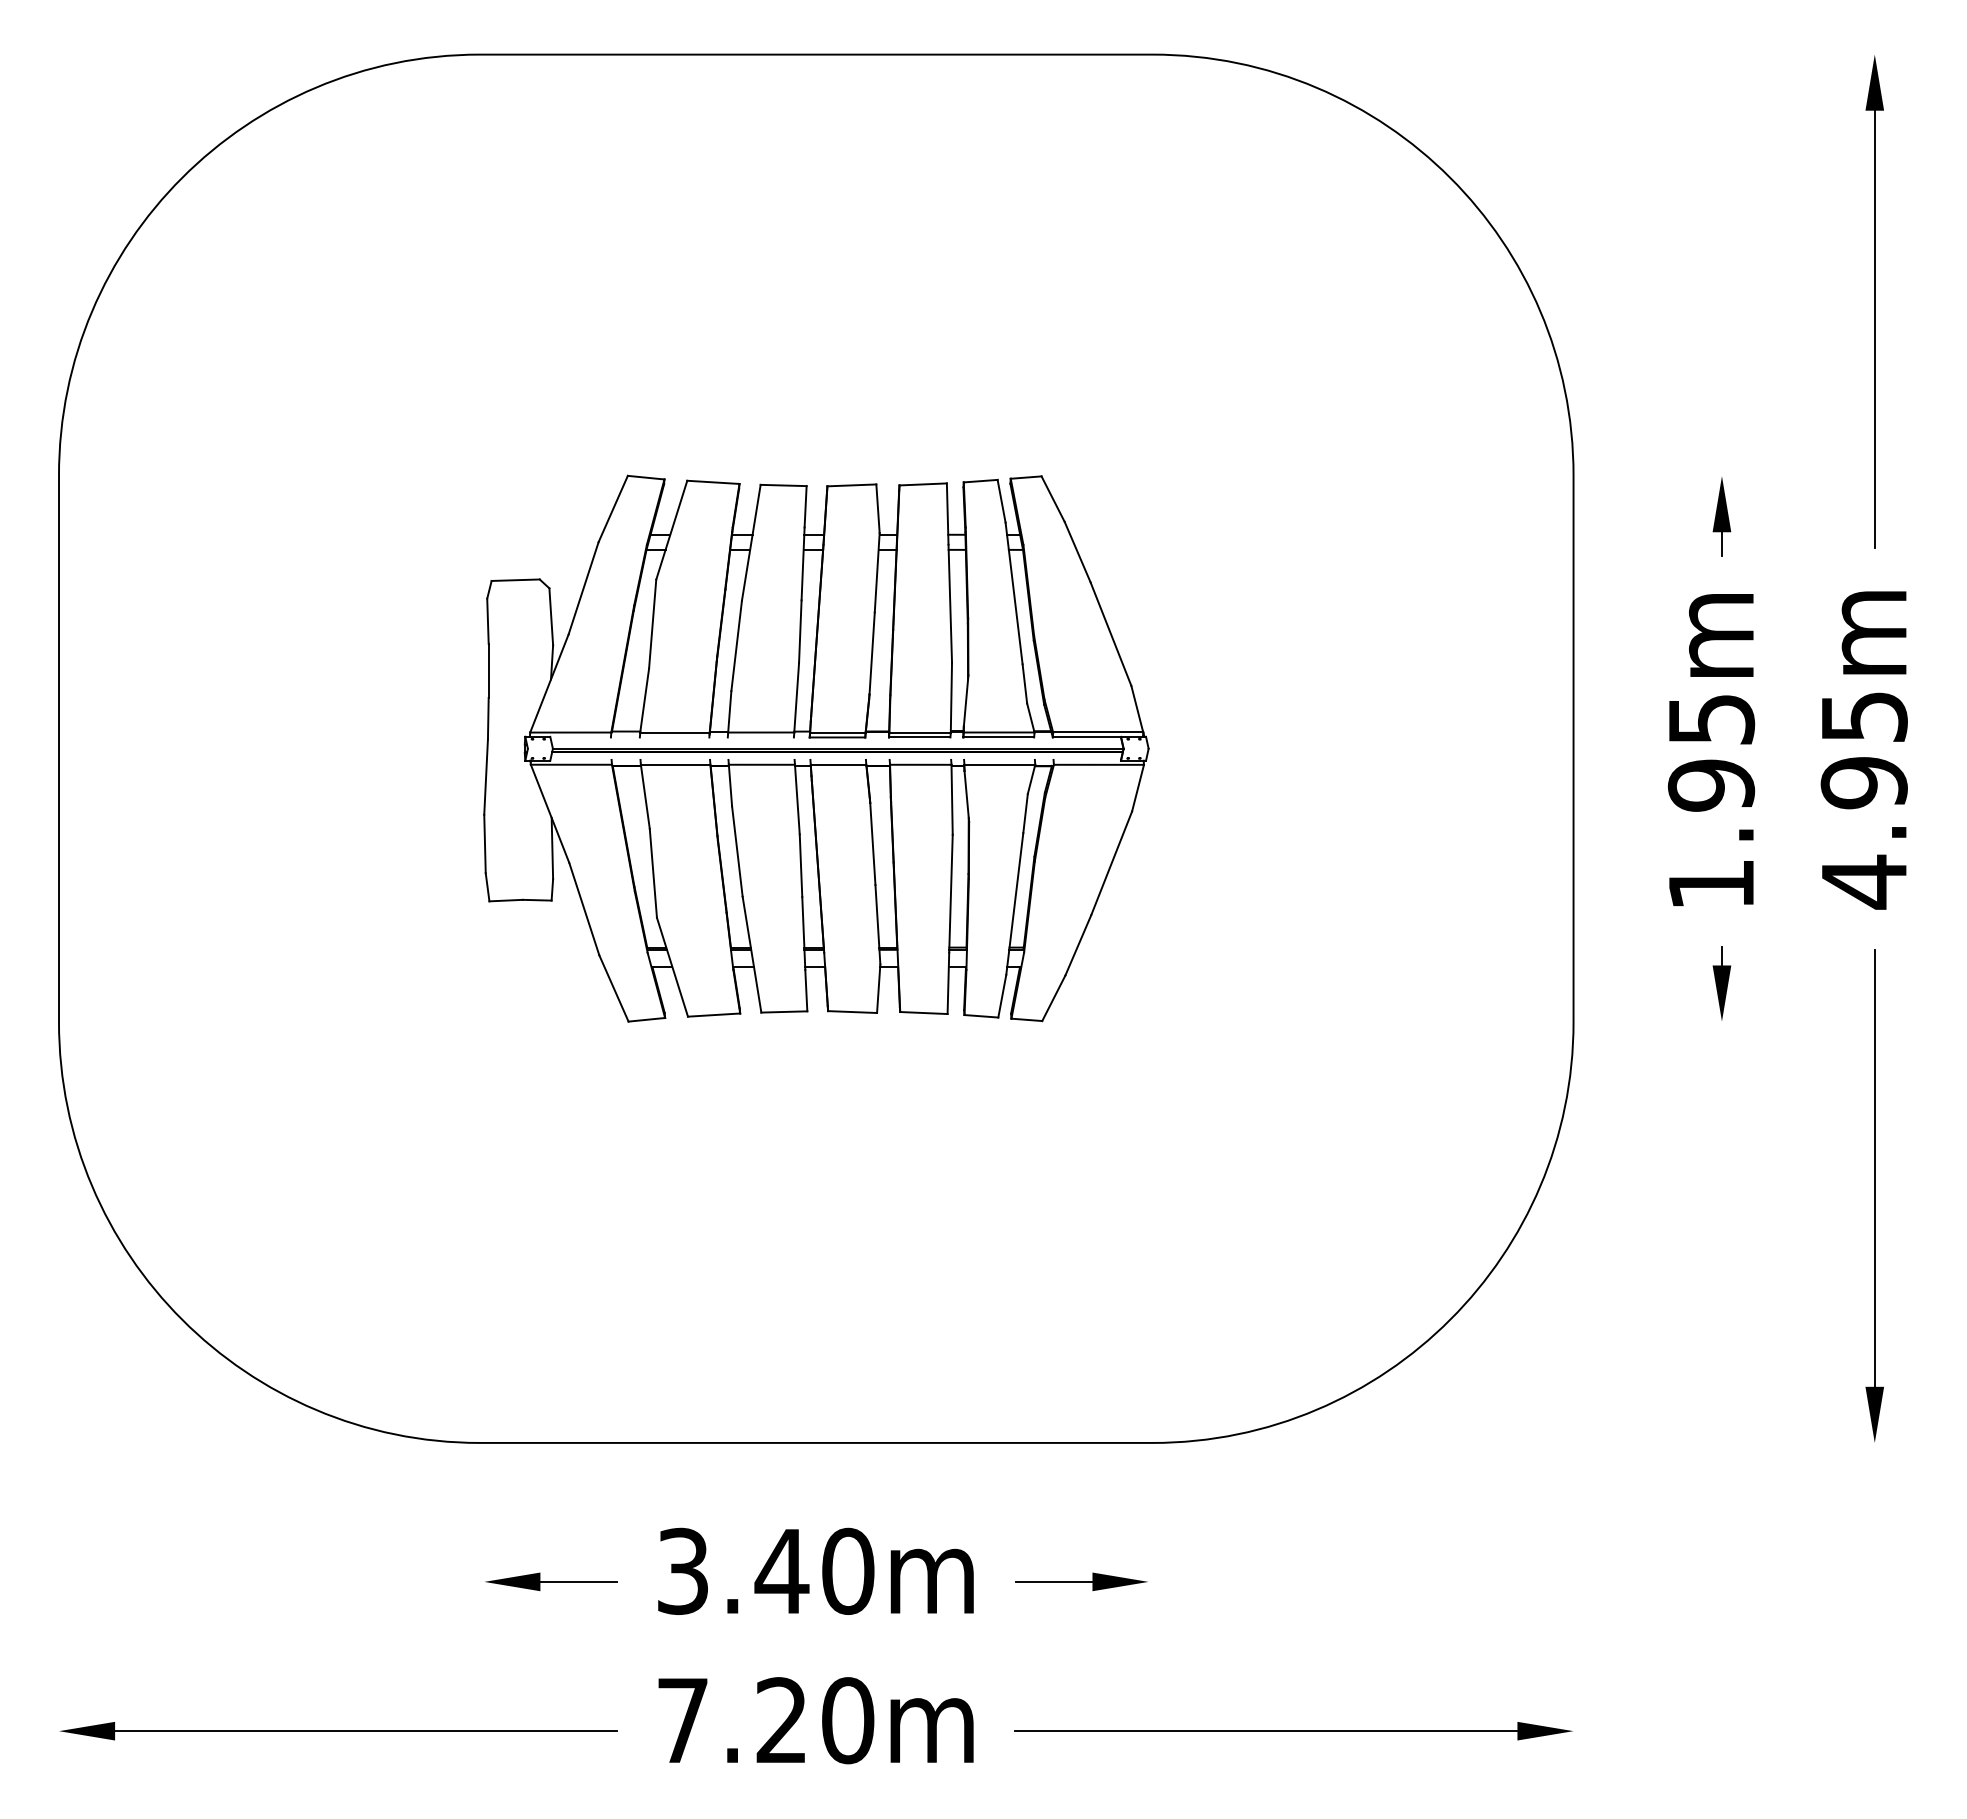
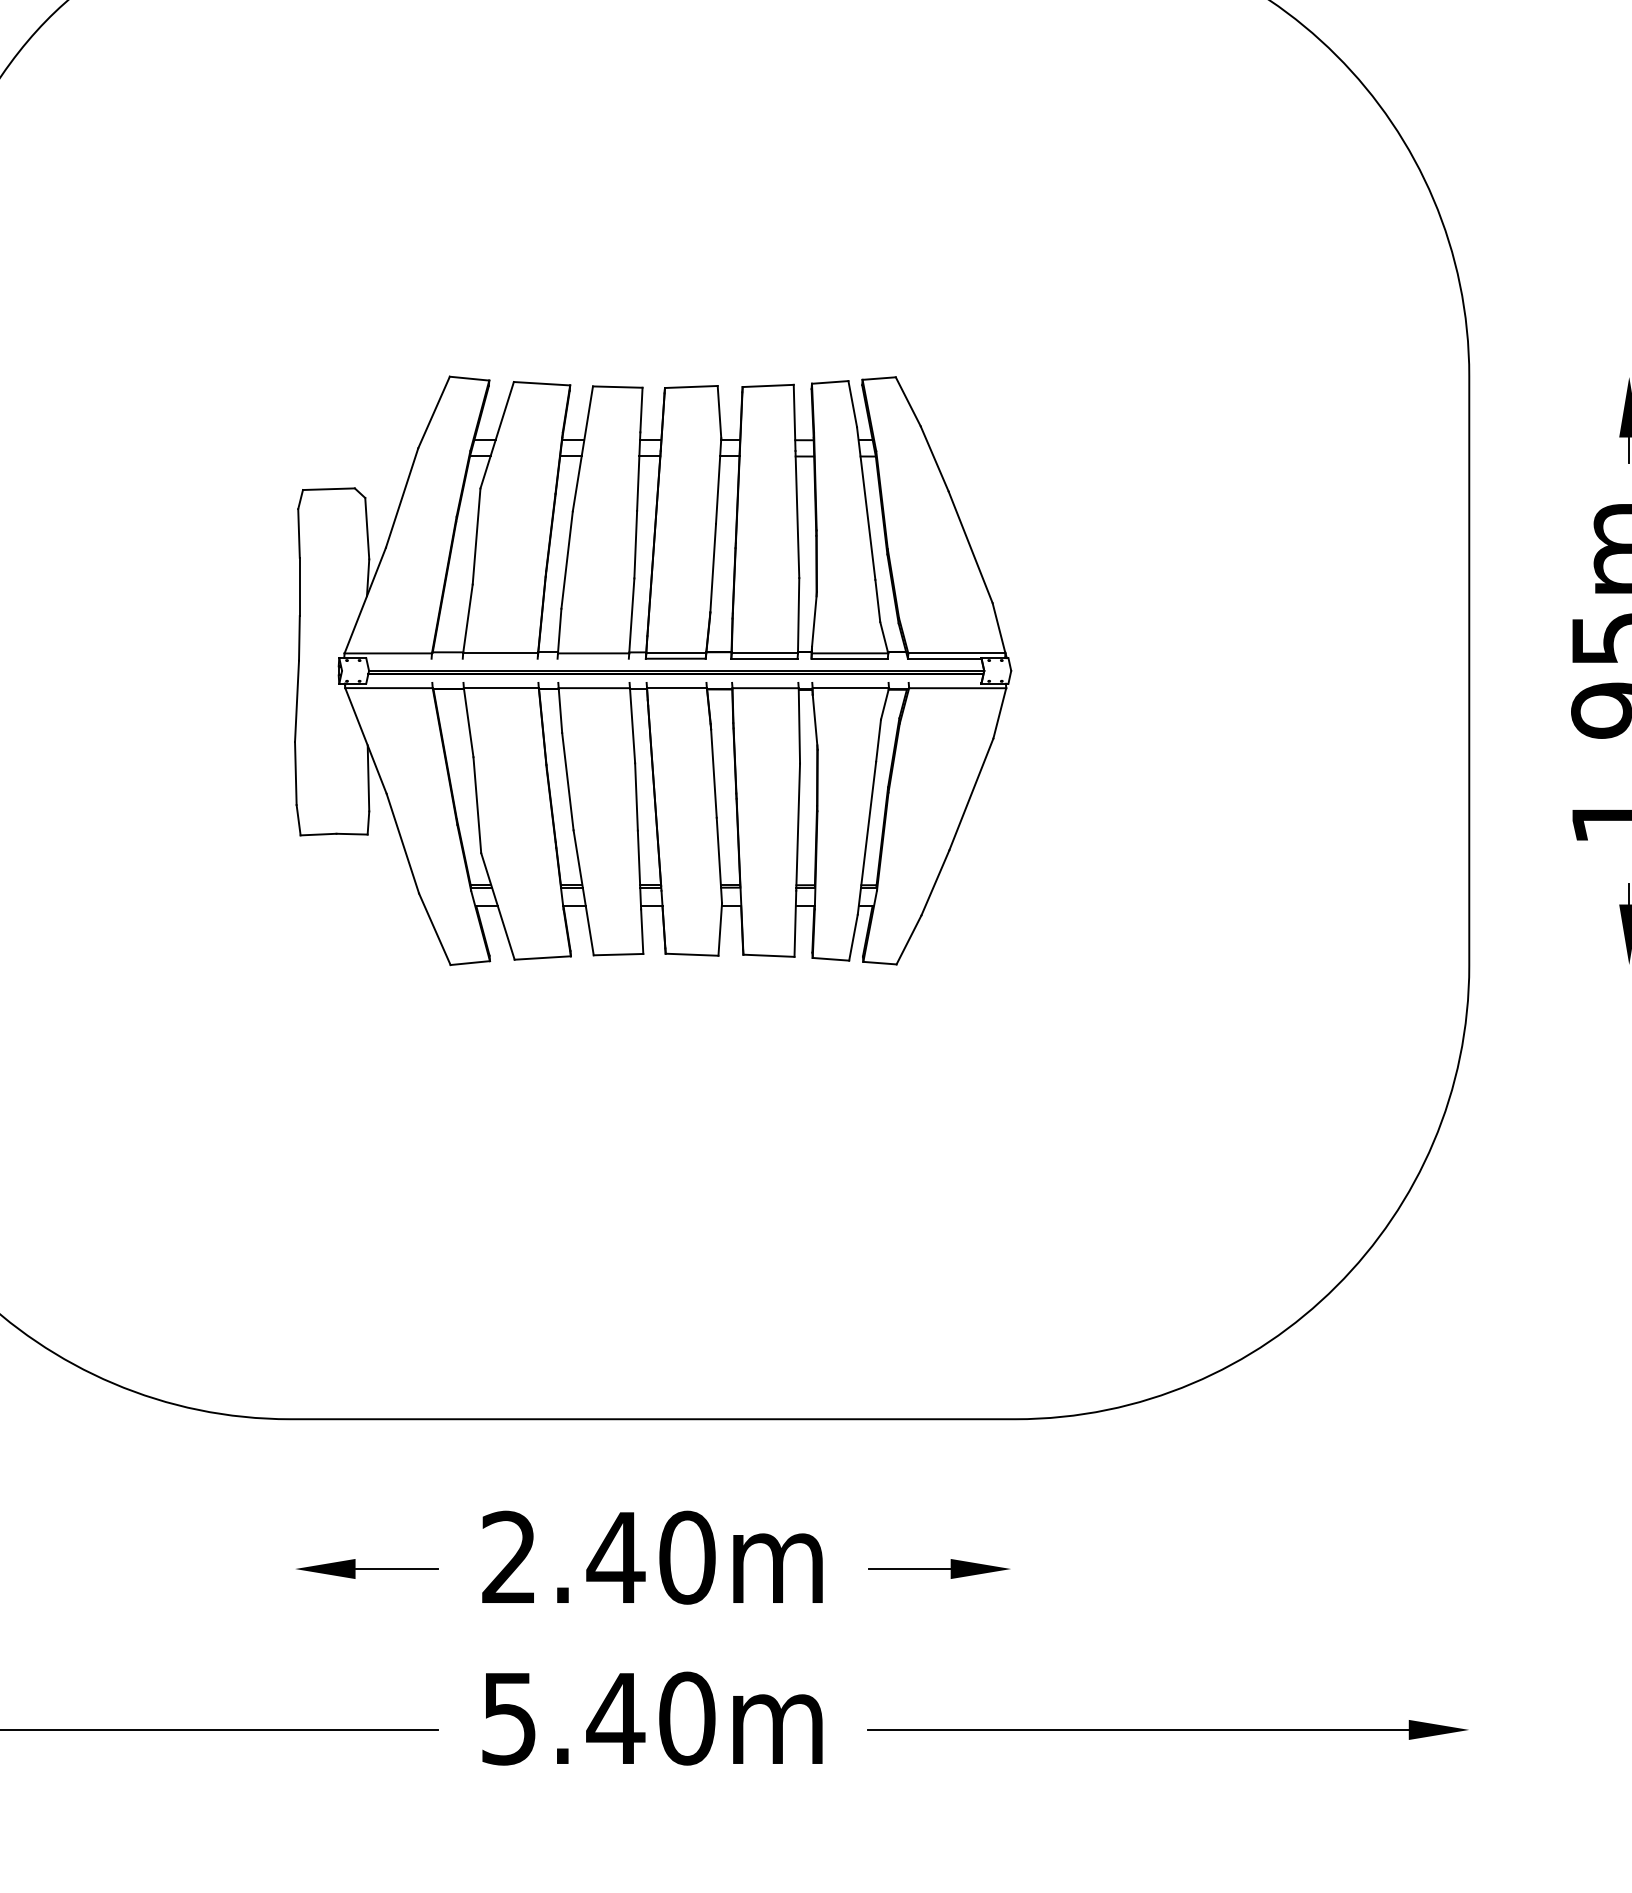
text: (682, 1570) -> (508, 1556), 3.40m -> 2.40m
text: (733, 1720) -> (563, 1718), 7.20m -> 5.40m

